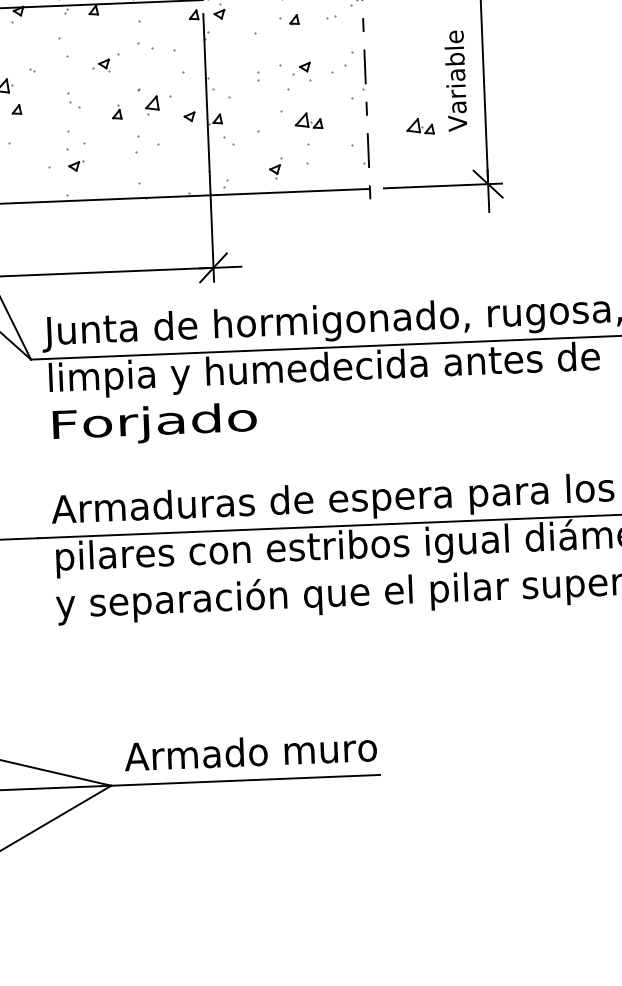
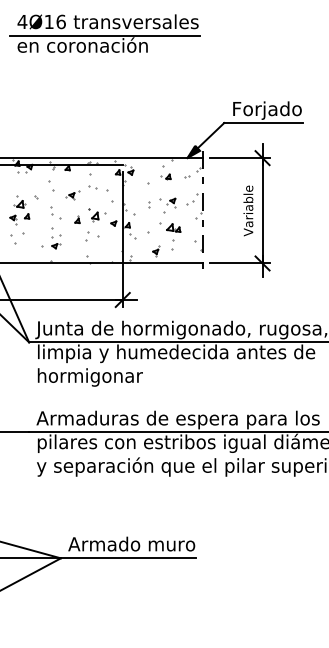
part: (72, 99) -> (55, 212), size x1.67
part: (420, 125) -> (229, 232), removed
text: (153, 424) -> (89, 377), Forjado -> hormigonar

